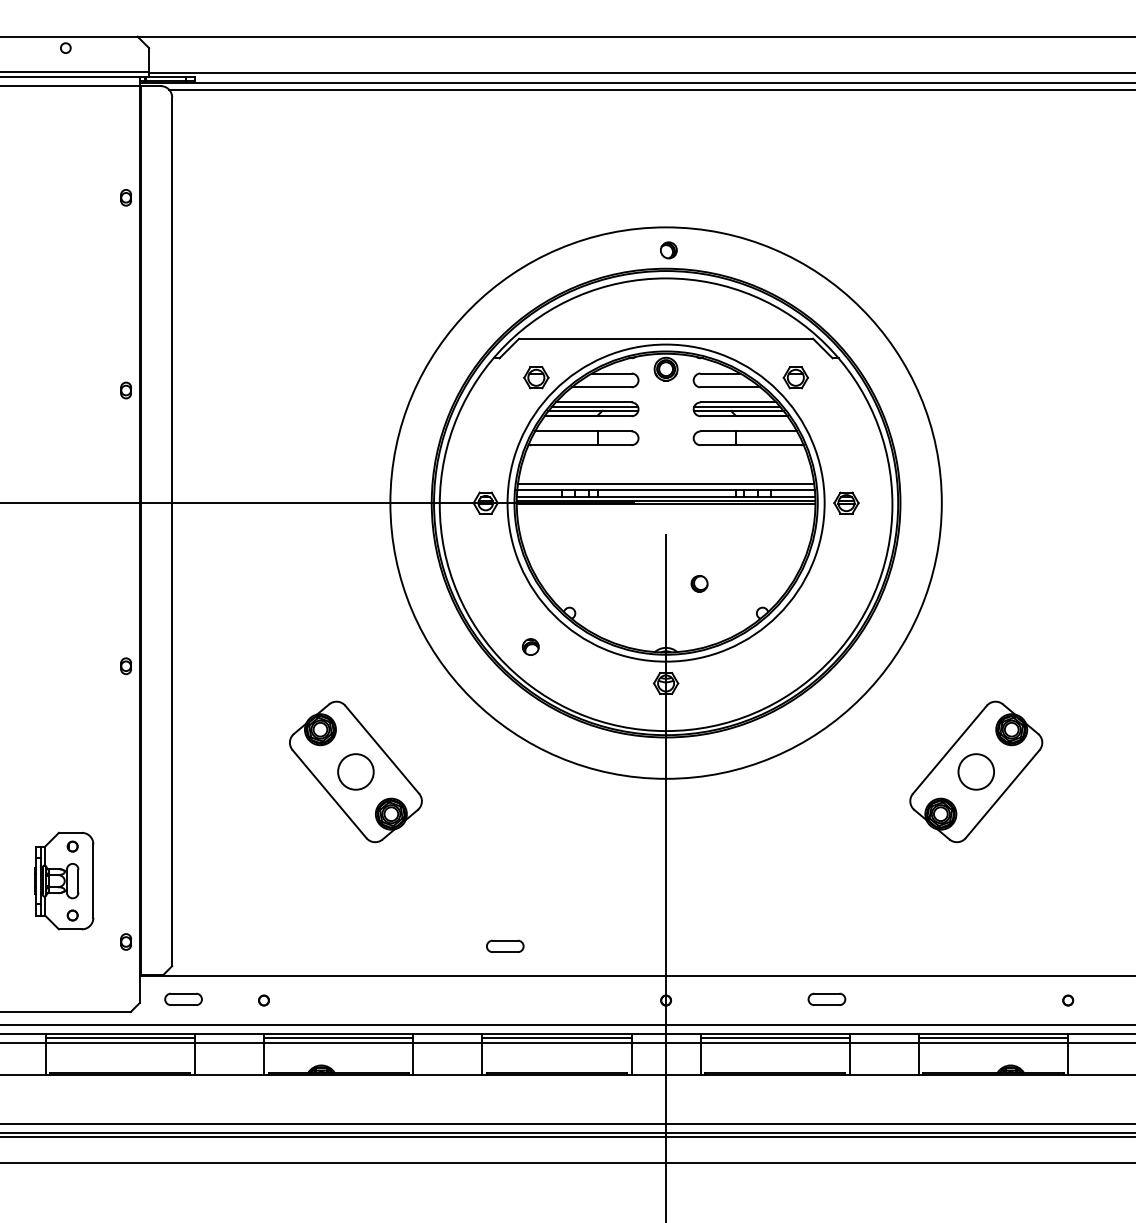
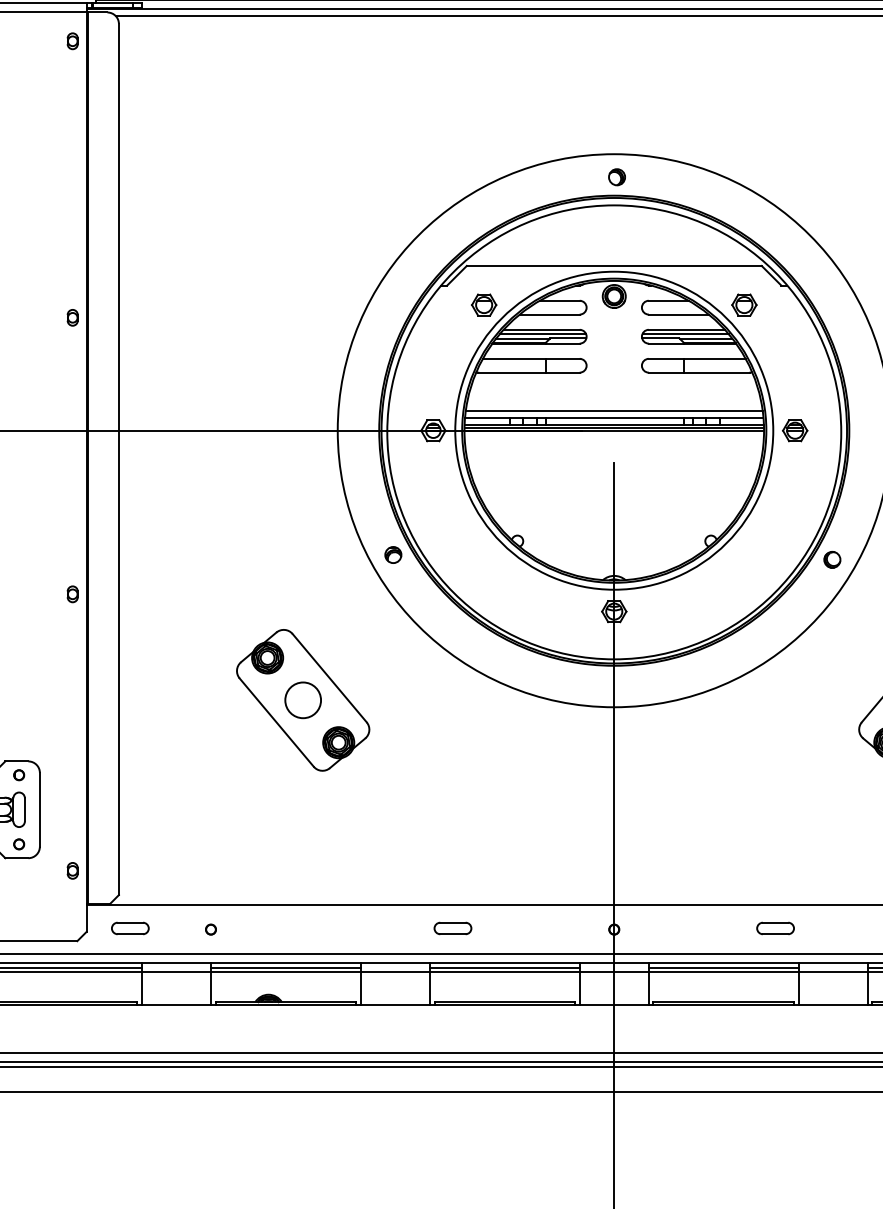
part: (125, 197) -> (72, 40), moved
part: (699, 583) -> (832, 559), moved
part: (530, 646) -> (393, 554), moved
part: (505, 945) -> (453, 927), moved

